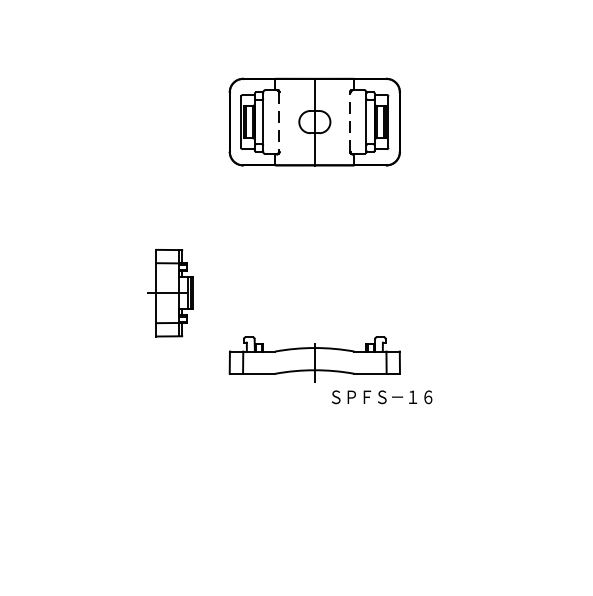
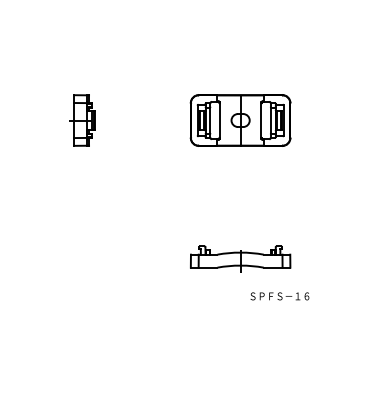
line: (350, 122) -> (261, 120), dashed -> solid
line: (278, 123) -> (219, 121), dashed -> solid
part: (170, 293) -> (82, 120), moved
text: (381, 397) -> (279, 296), moved

